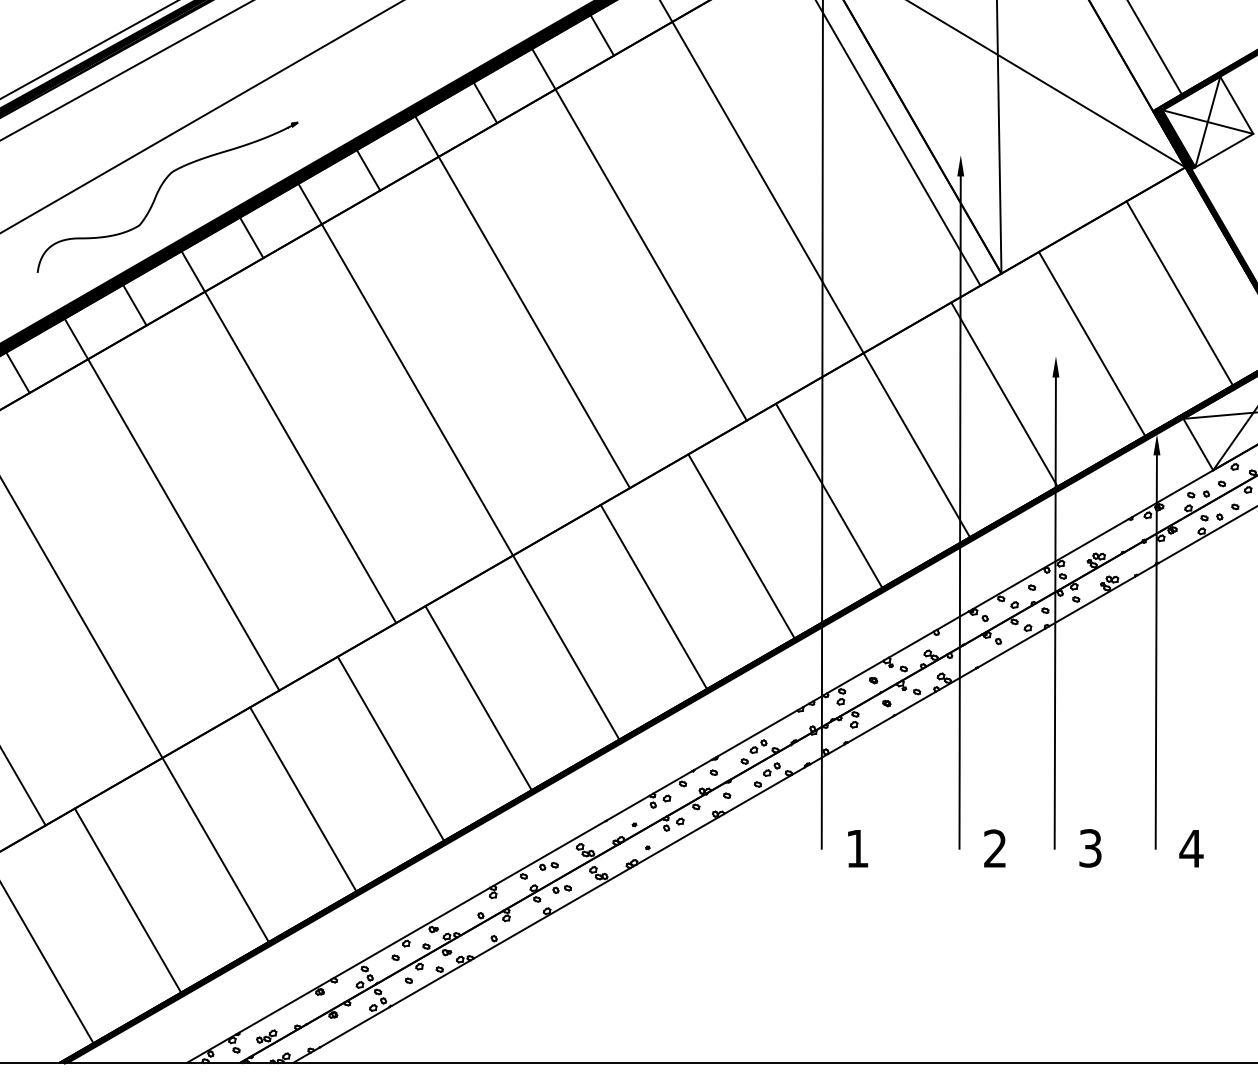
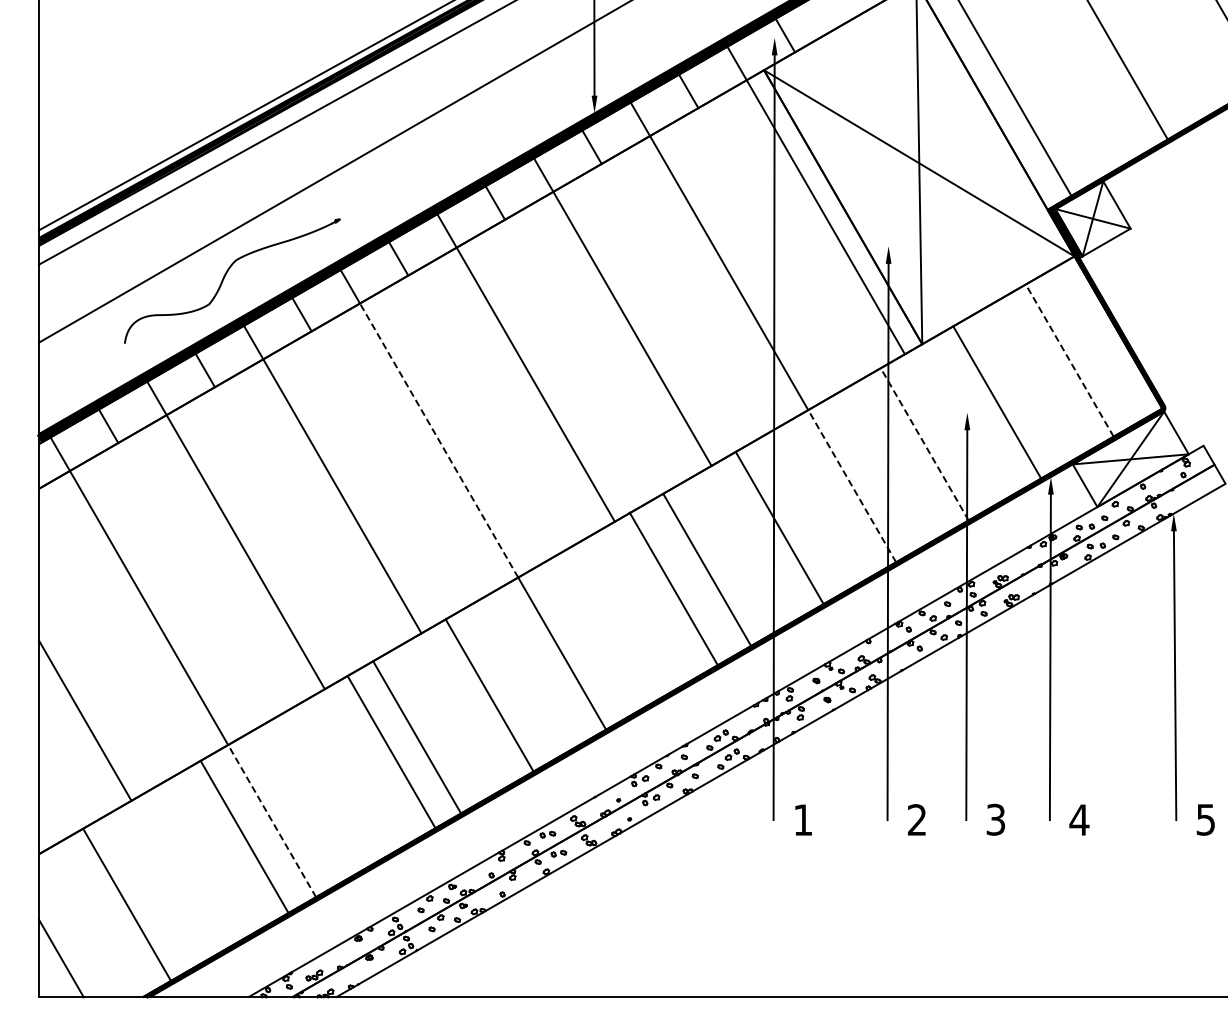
line: (1179, 293) -> (1069, 360), solid -> dashed
line: (416, 389) -> (438, 440), solid -> dashed
line: (1004, 394) -> (924, 444), solid -> dashed
line: (917, 445) -> (852, 486), solid -> dashed
line: (653, 596) -> (673, 588), moved
line: (303, 799) -> (391, 752), moved
line: (216, 850) -> (272, 821), solid -> dashed
line: (127, 900) -> (244, 836), moved

